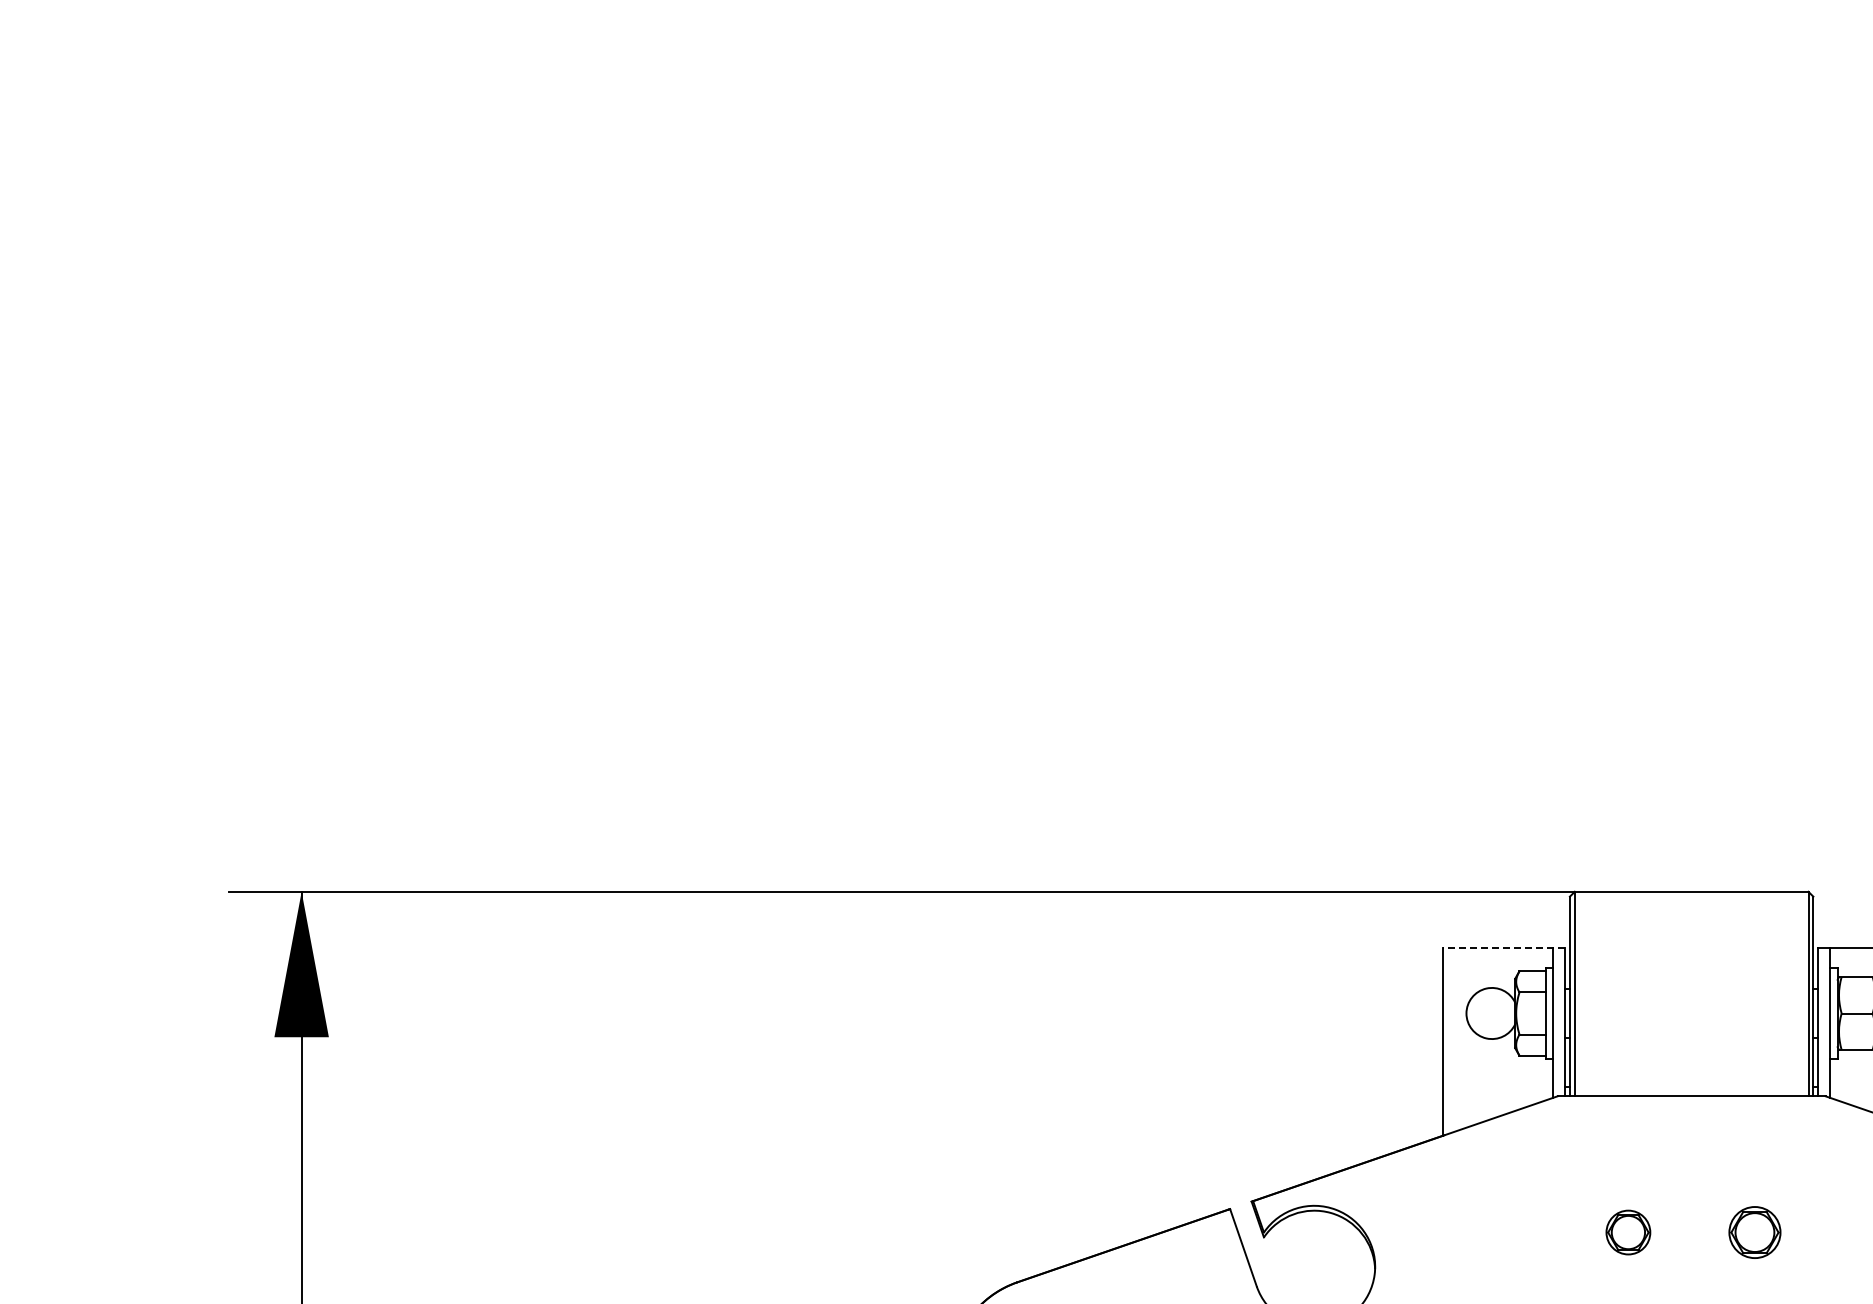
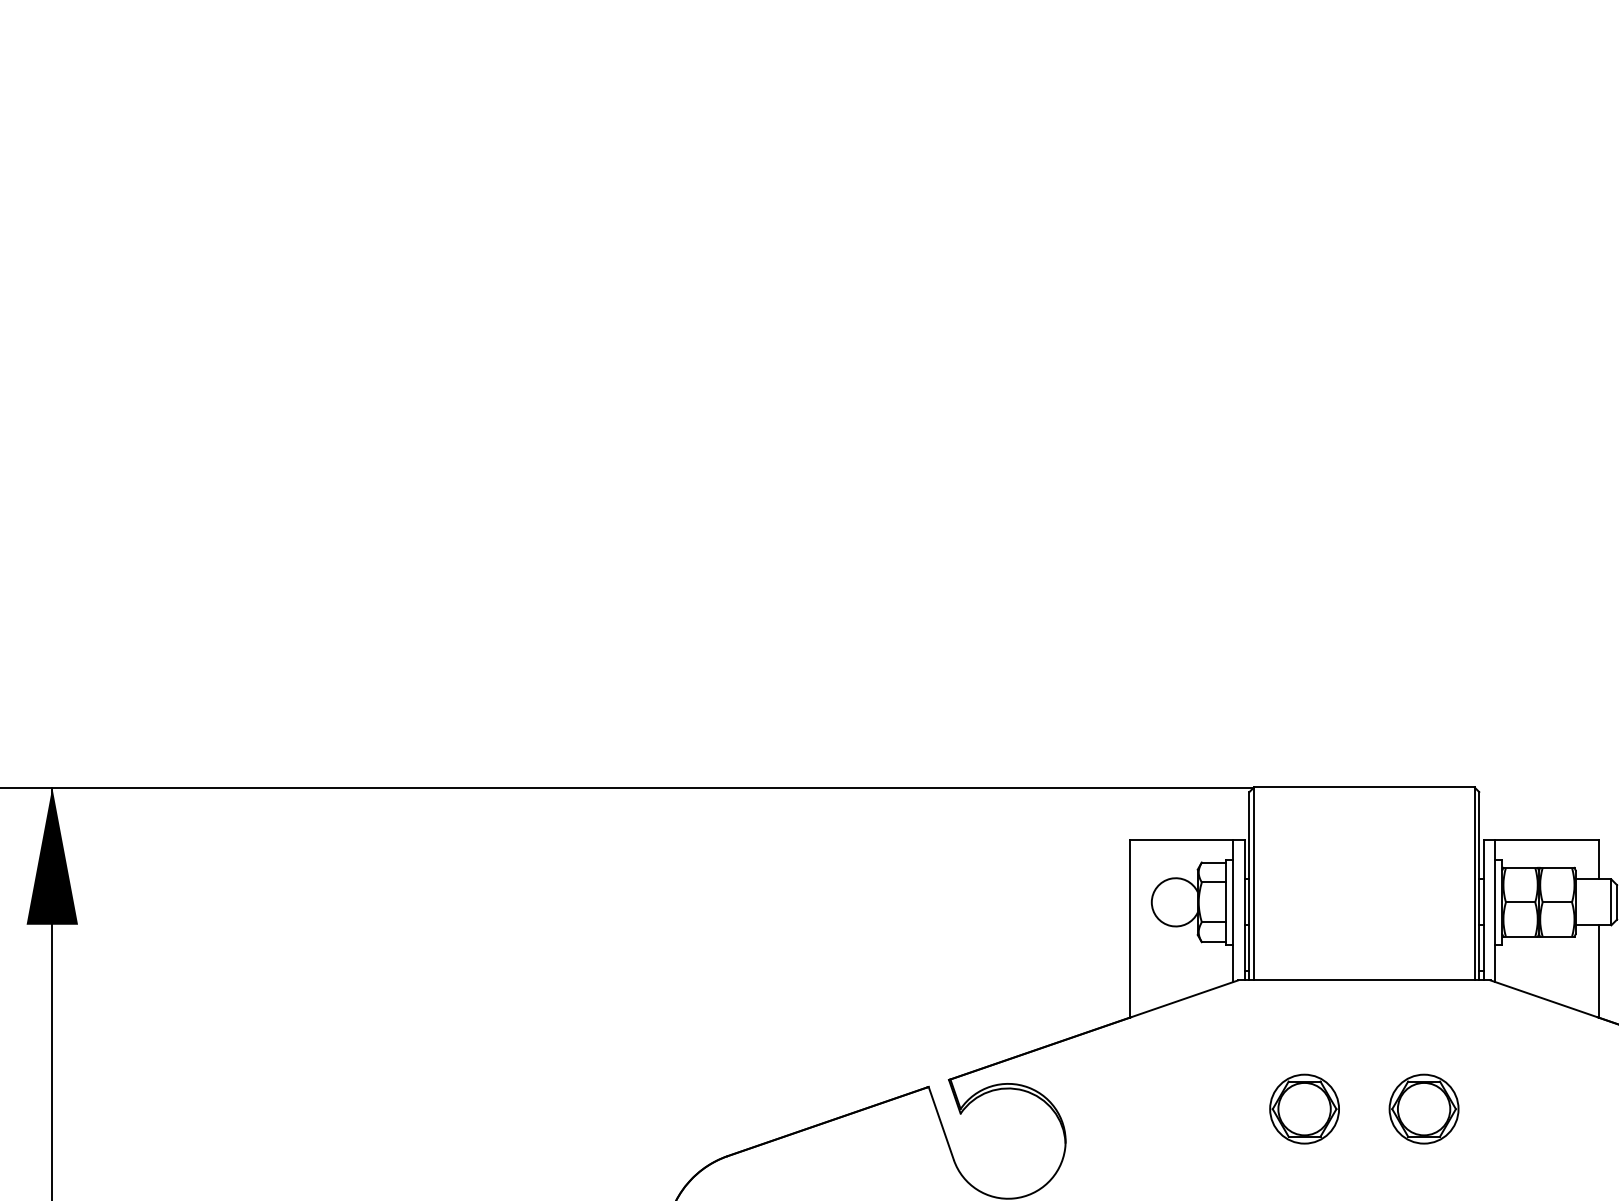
line: (1504, 947) -> (1187, 840), dashed -> solid
part: (1628, 1232) -> (1304, 1109), size x1.67
part: (1754, 1232) -> (1423, 1109), size x1.43

